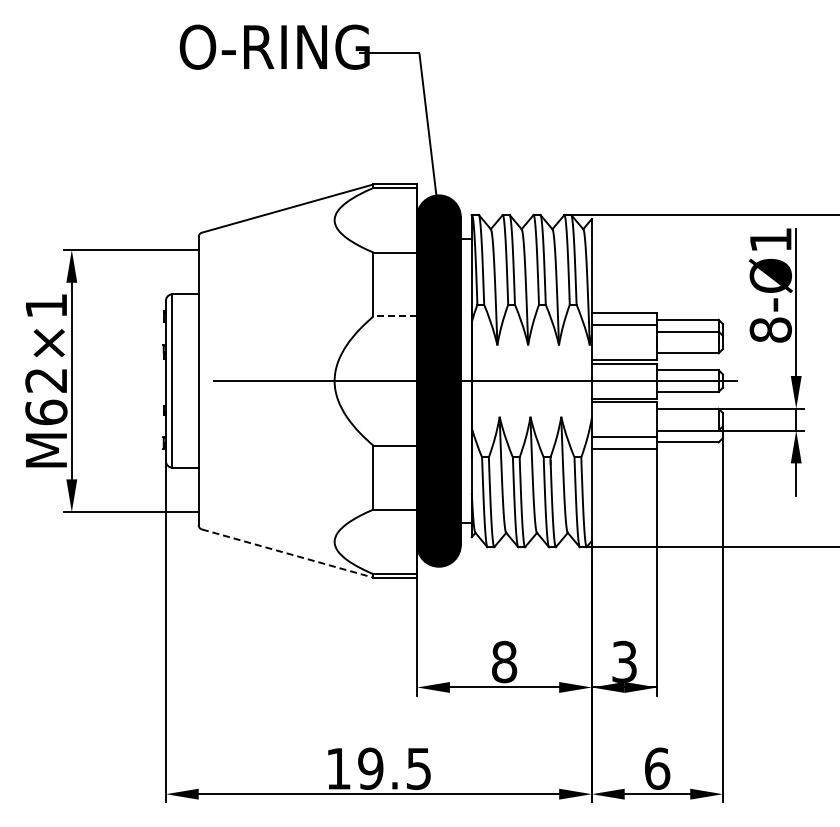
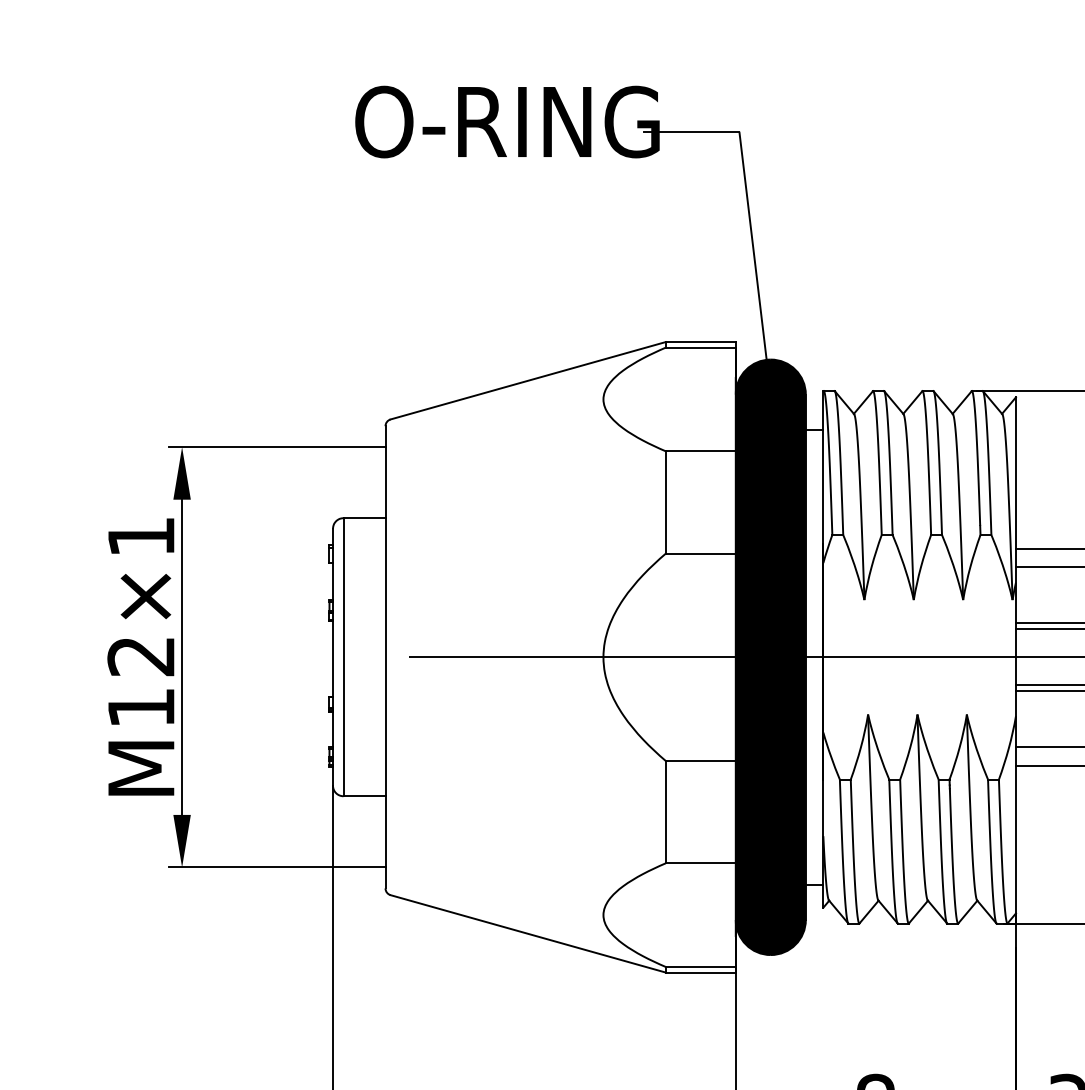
line: (395, 316) -> (701, 553), dashed -> solid
text: (46, 412) -> (141, 707), M62×1 -> M12×1
line: (288, 553) -> (529, 933), dashed -> solid

